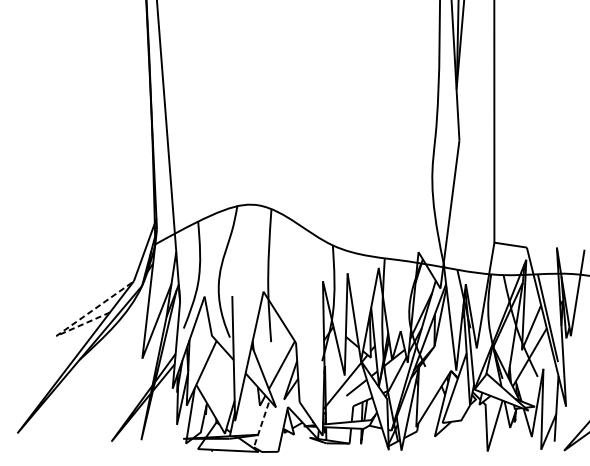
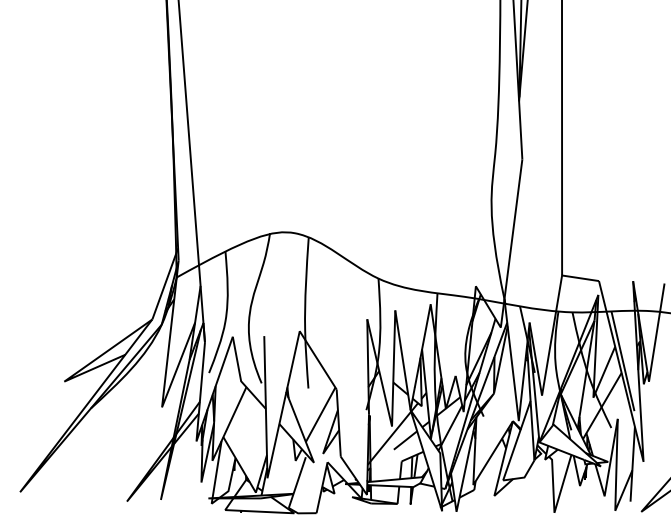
line: (70, 326) -> (80, 370), dashed -> solid
line: (261, 424) -> (297, 482), dashed -> solid

